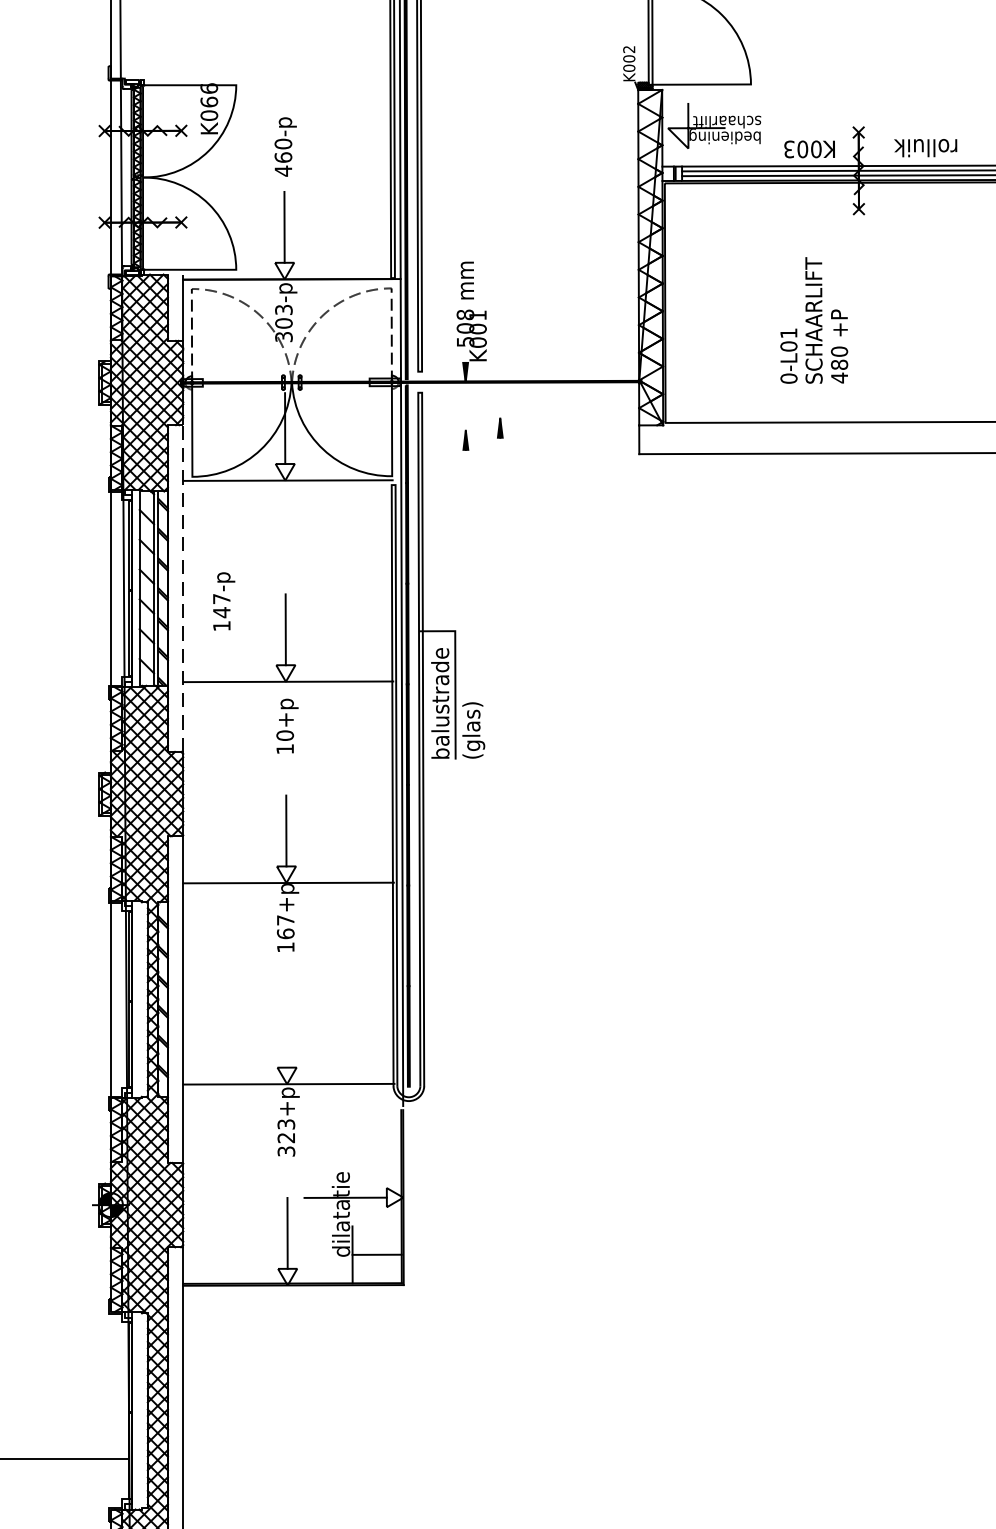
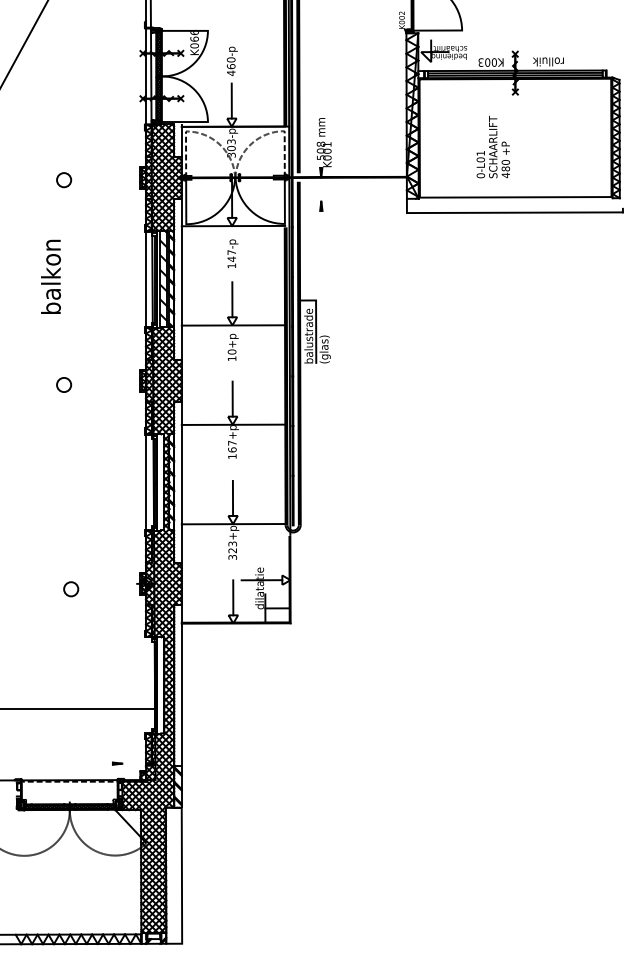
part: (500, 426) -> (338, 199), removed
line: (182, 588) -> (181, 279), dashed -> solid
text: (223, 600) -> (232, 253), moved
line: (285, 1030) -> (232, 497), added

